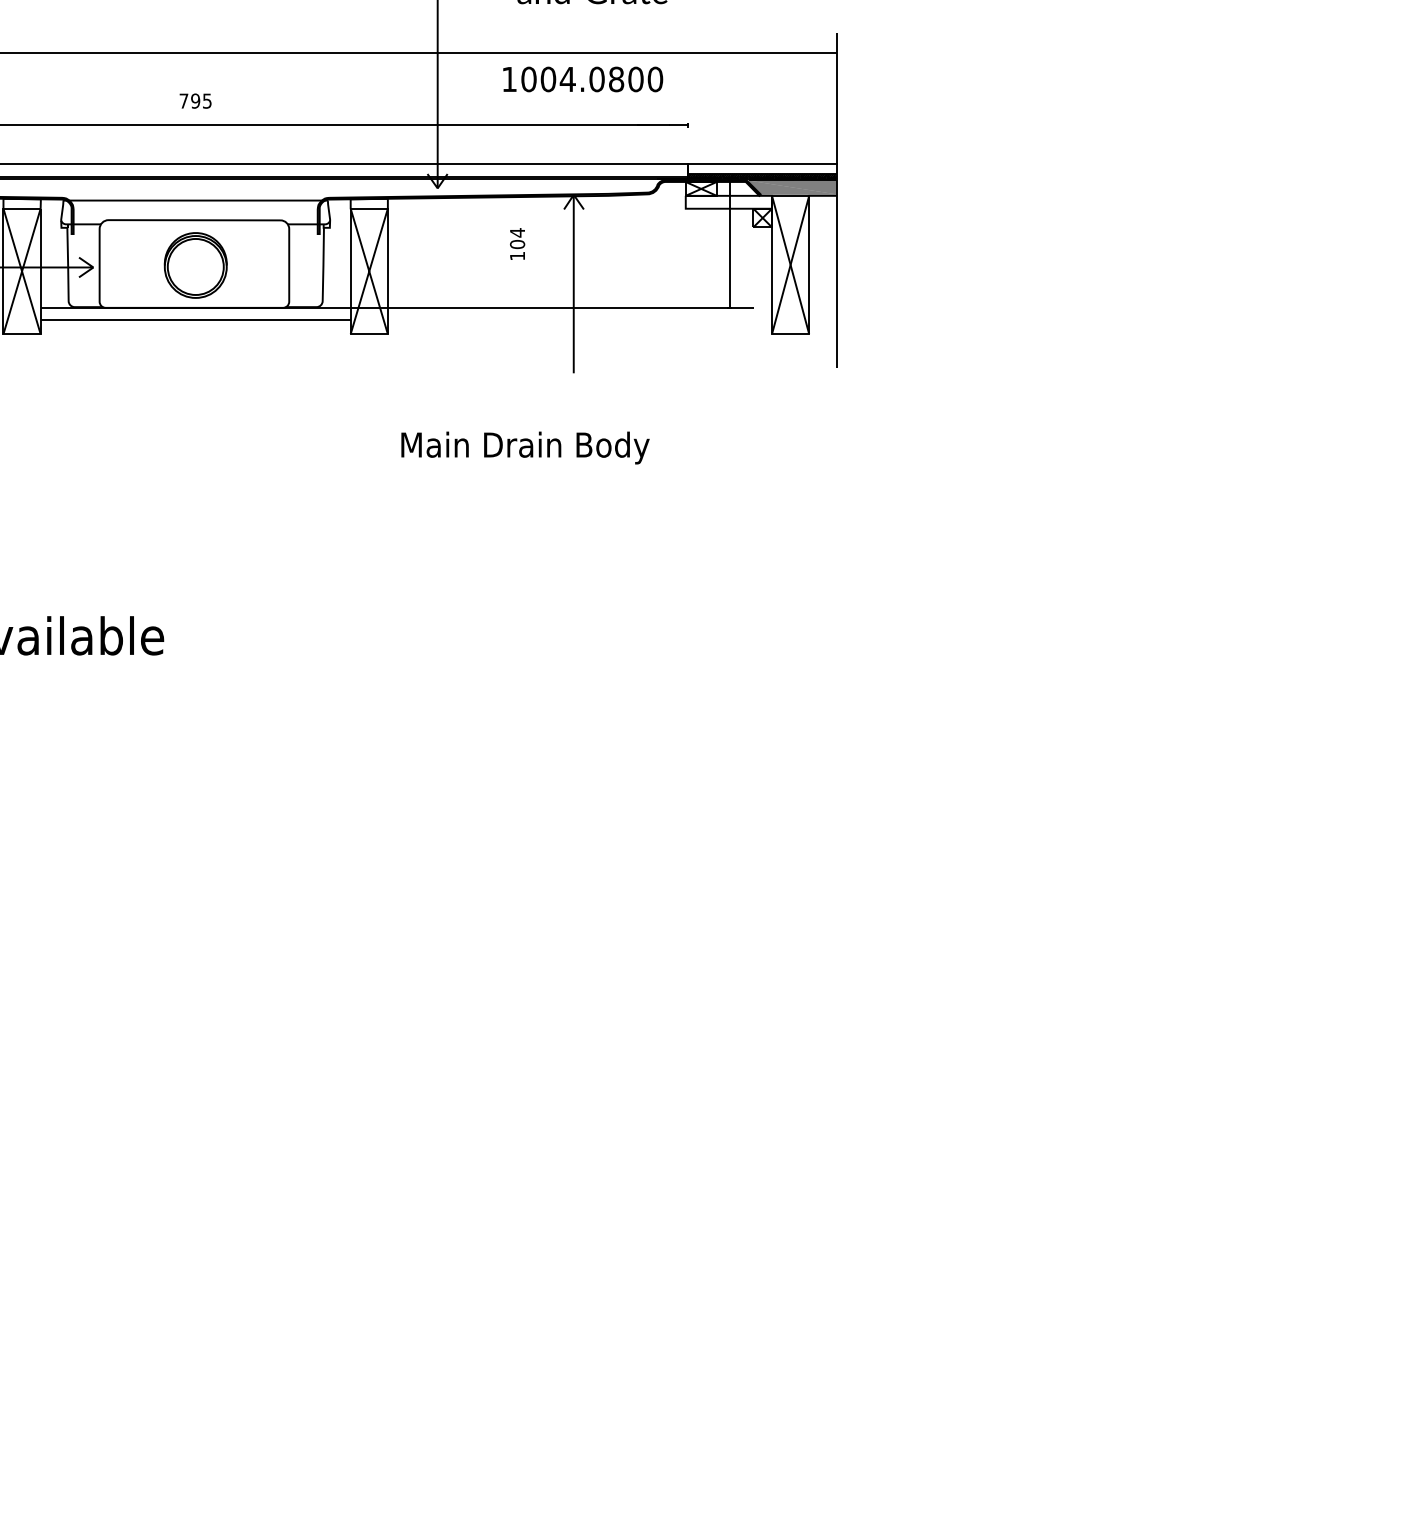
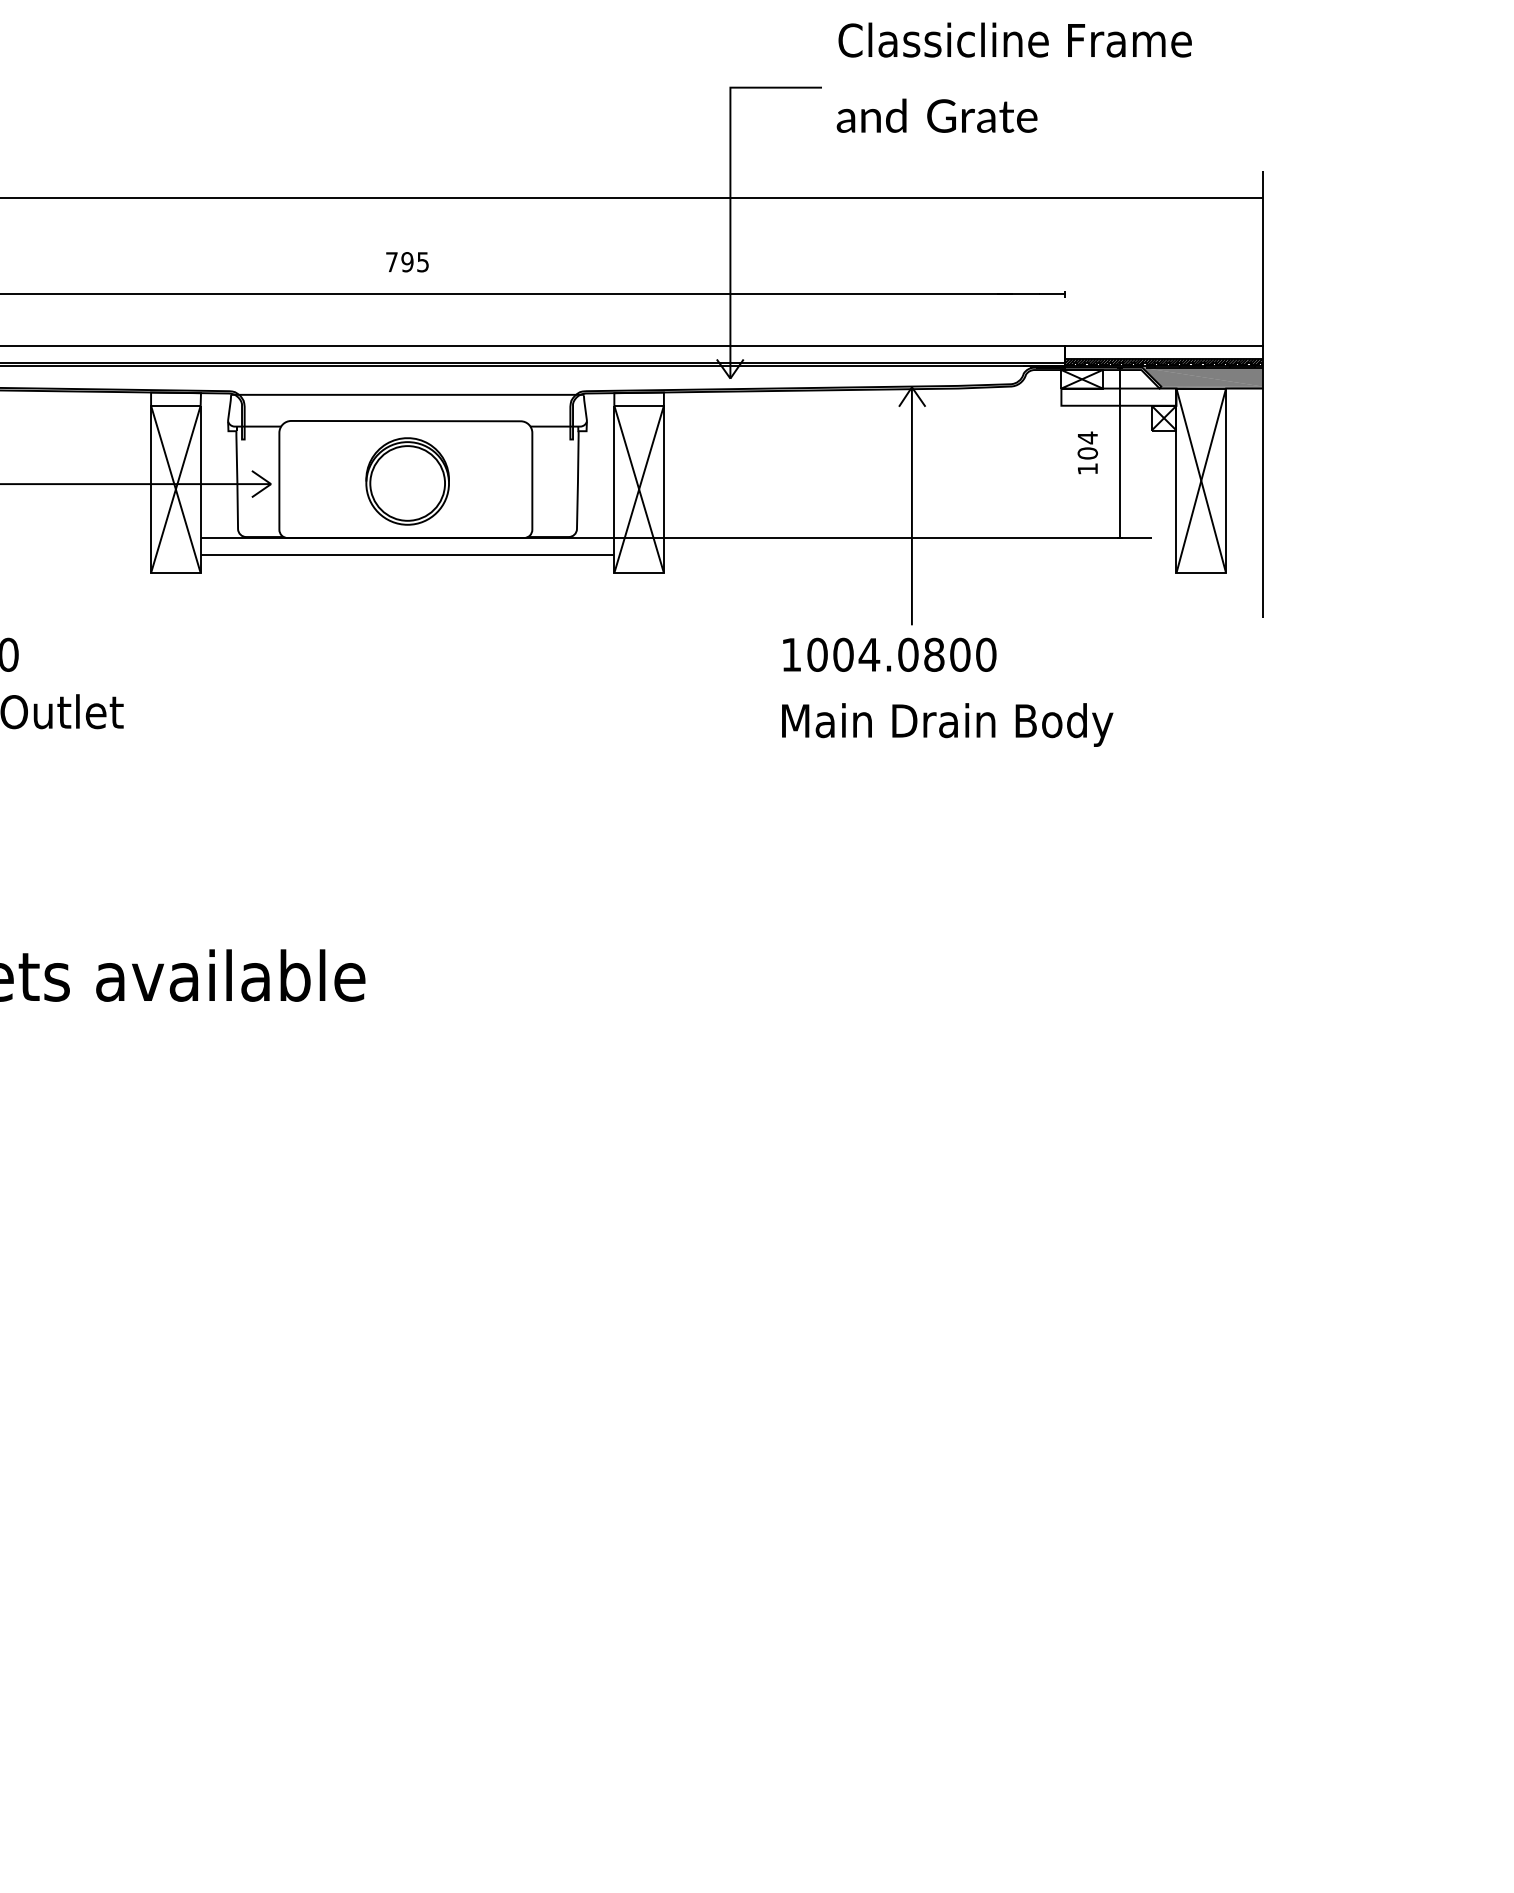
text: (583, 79) -> (890, 654), moved
text: (517, 243) -> (1087, 452), moved
text: (525, 447) -> (947, 724), moved

